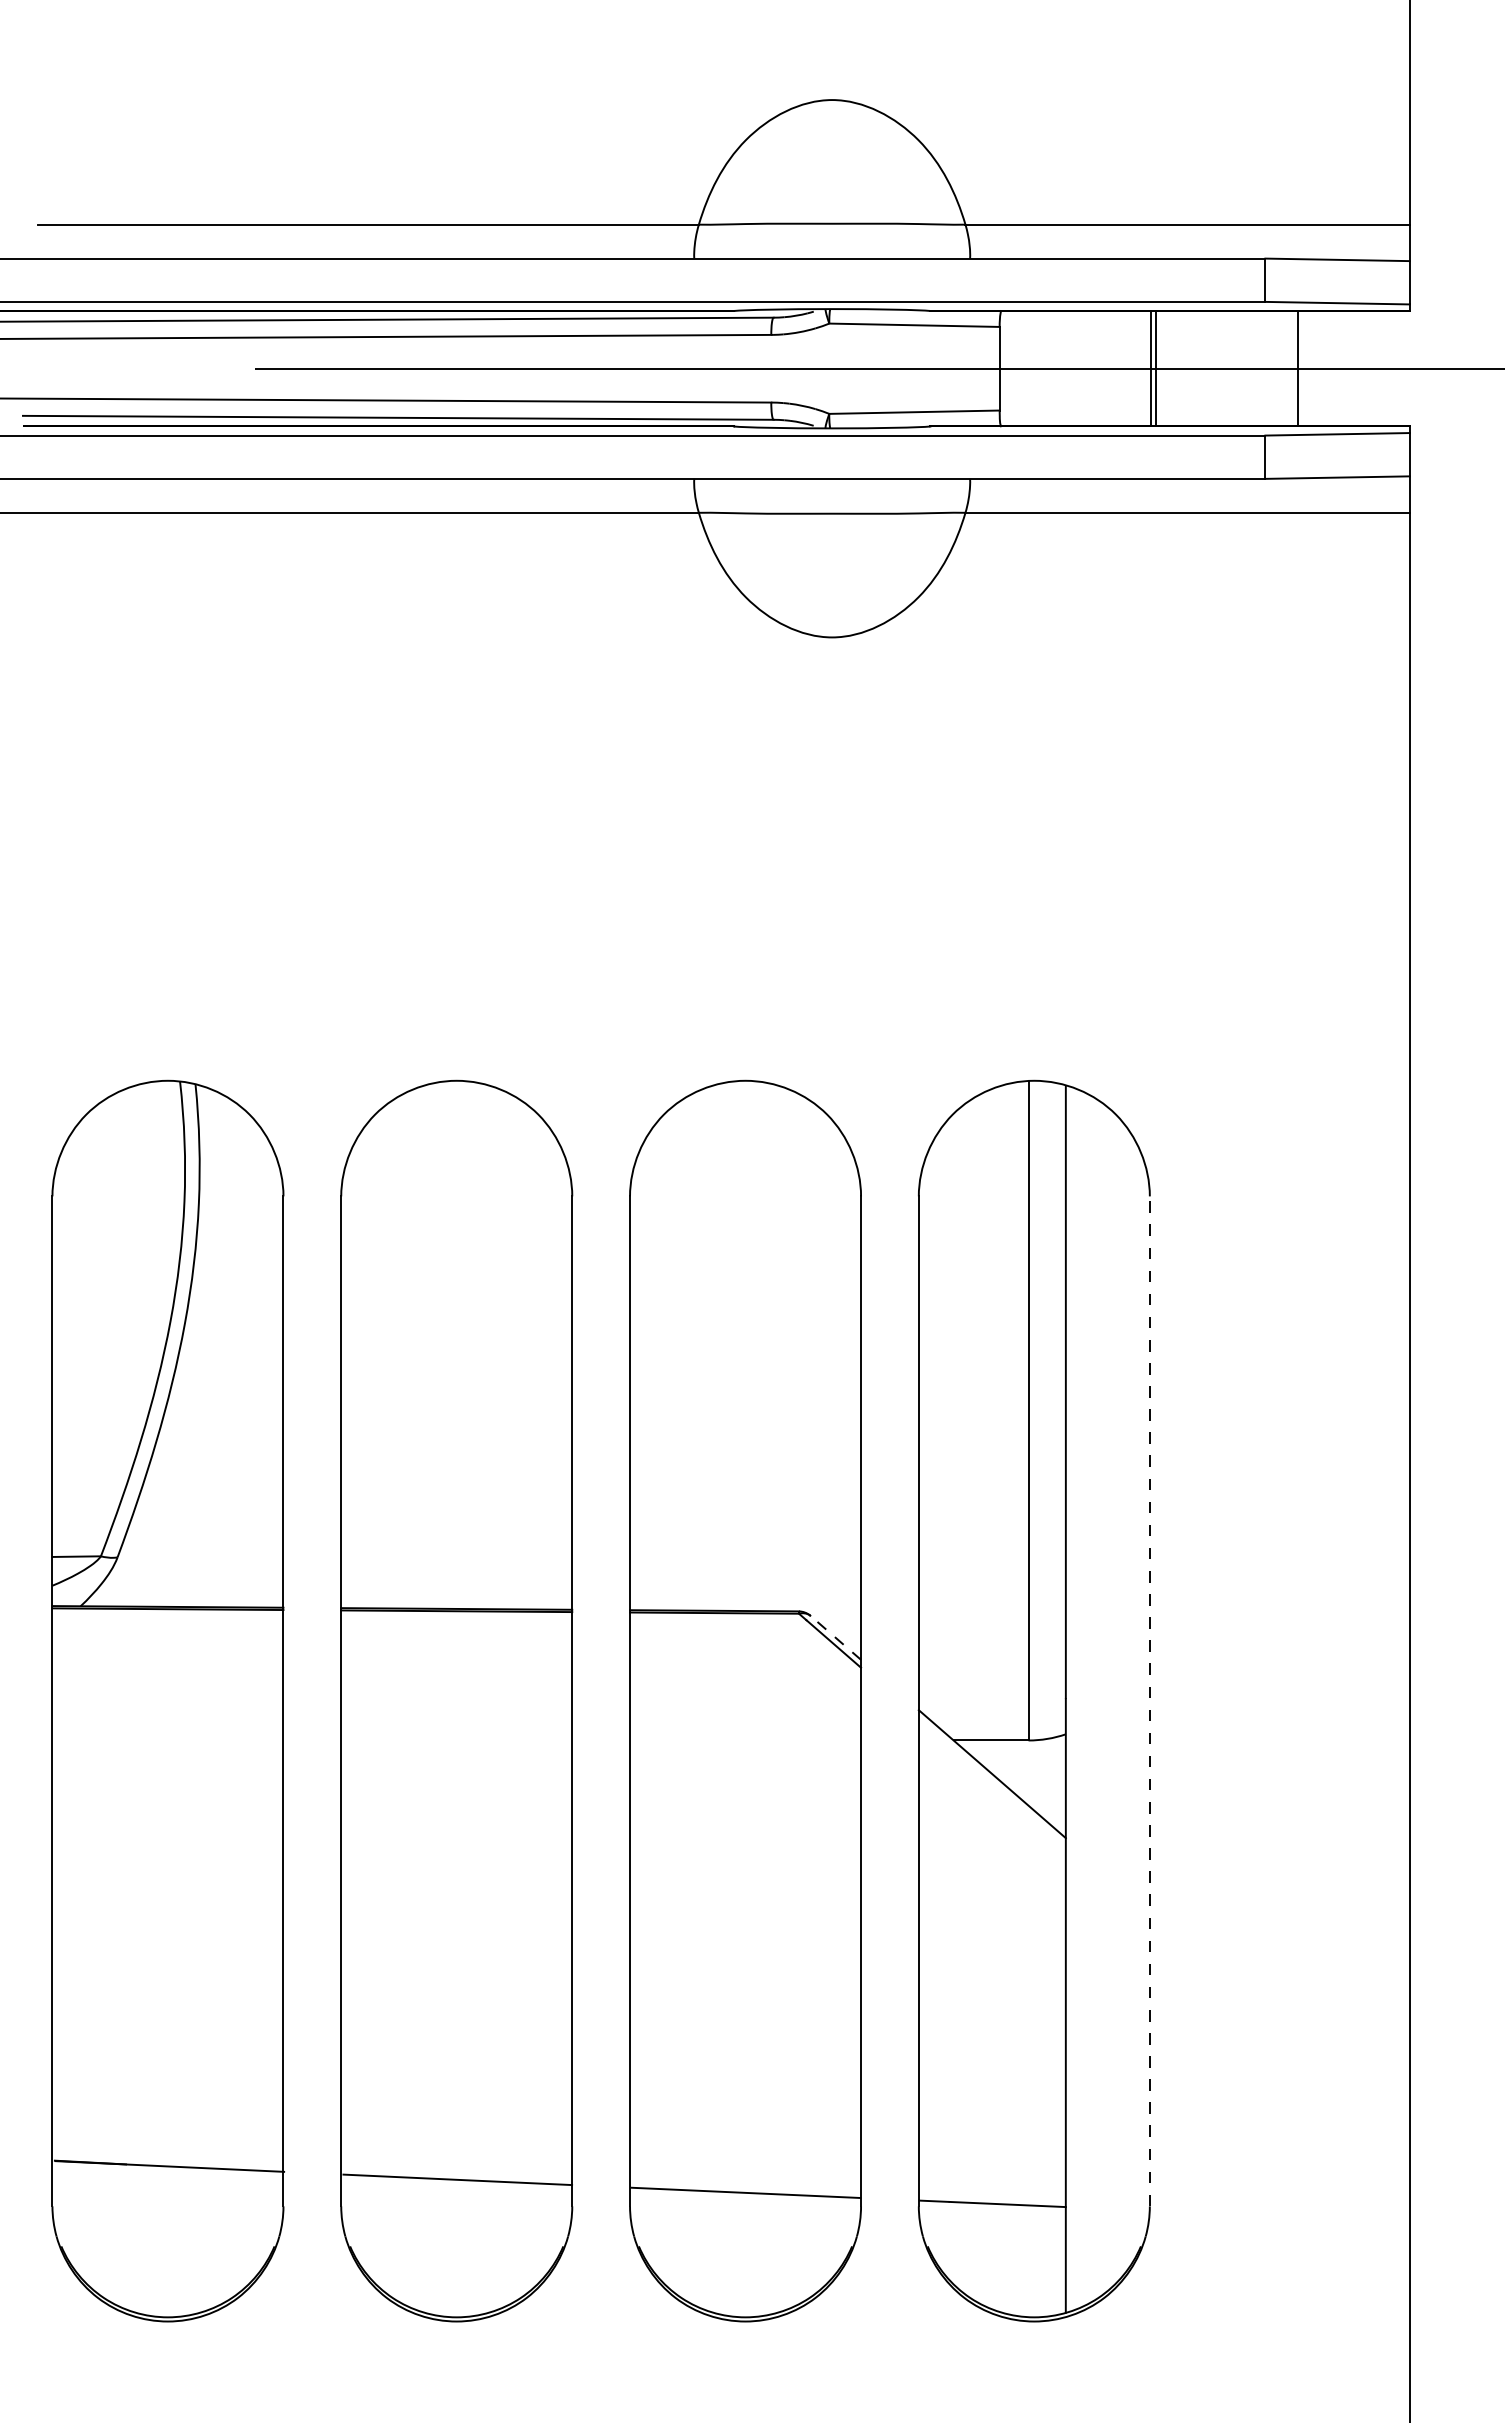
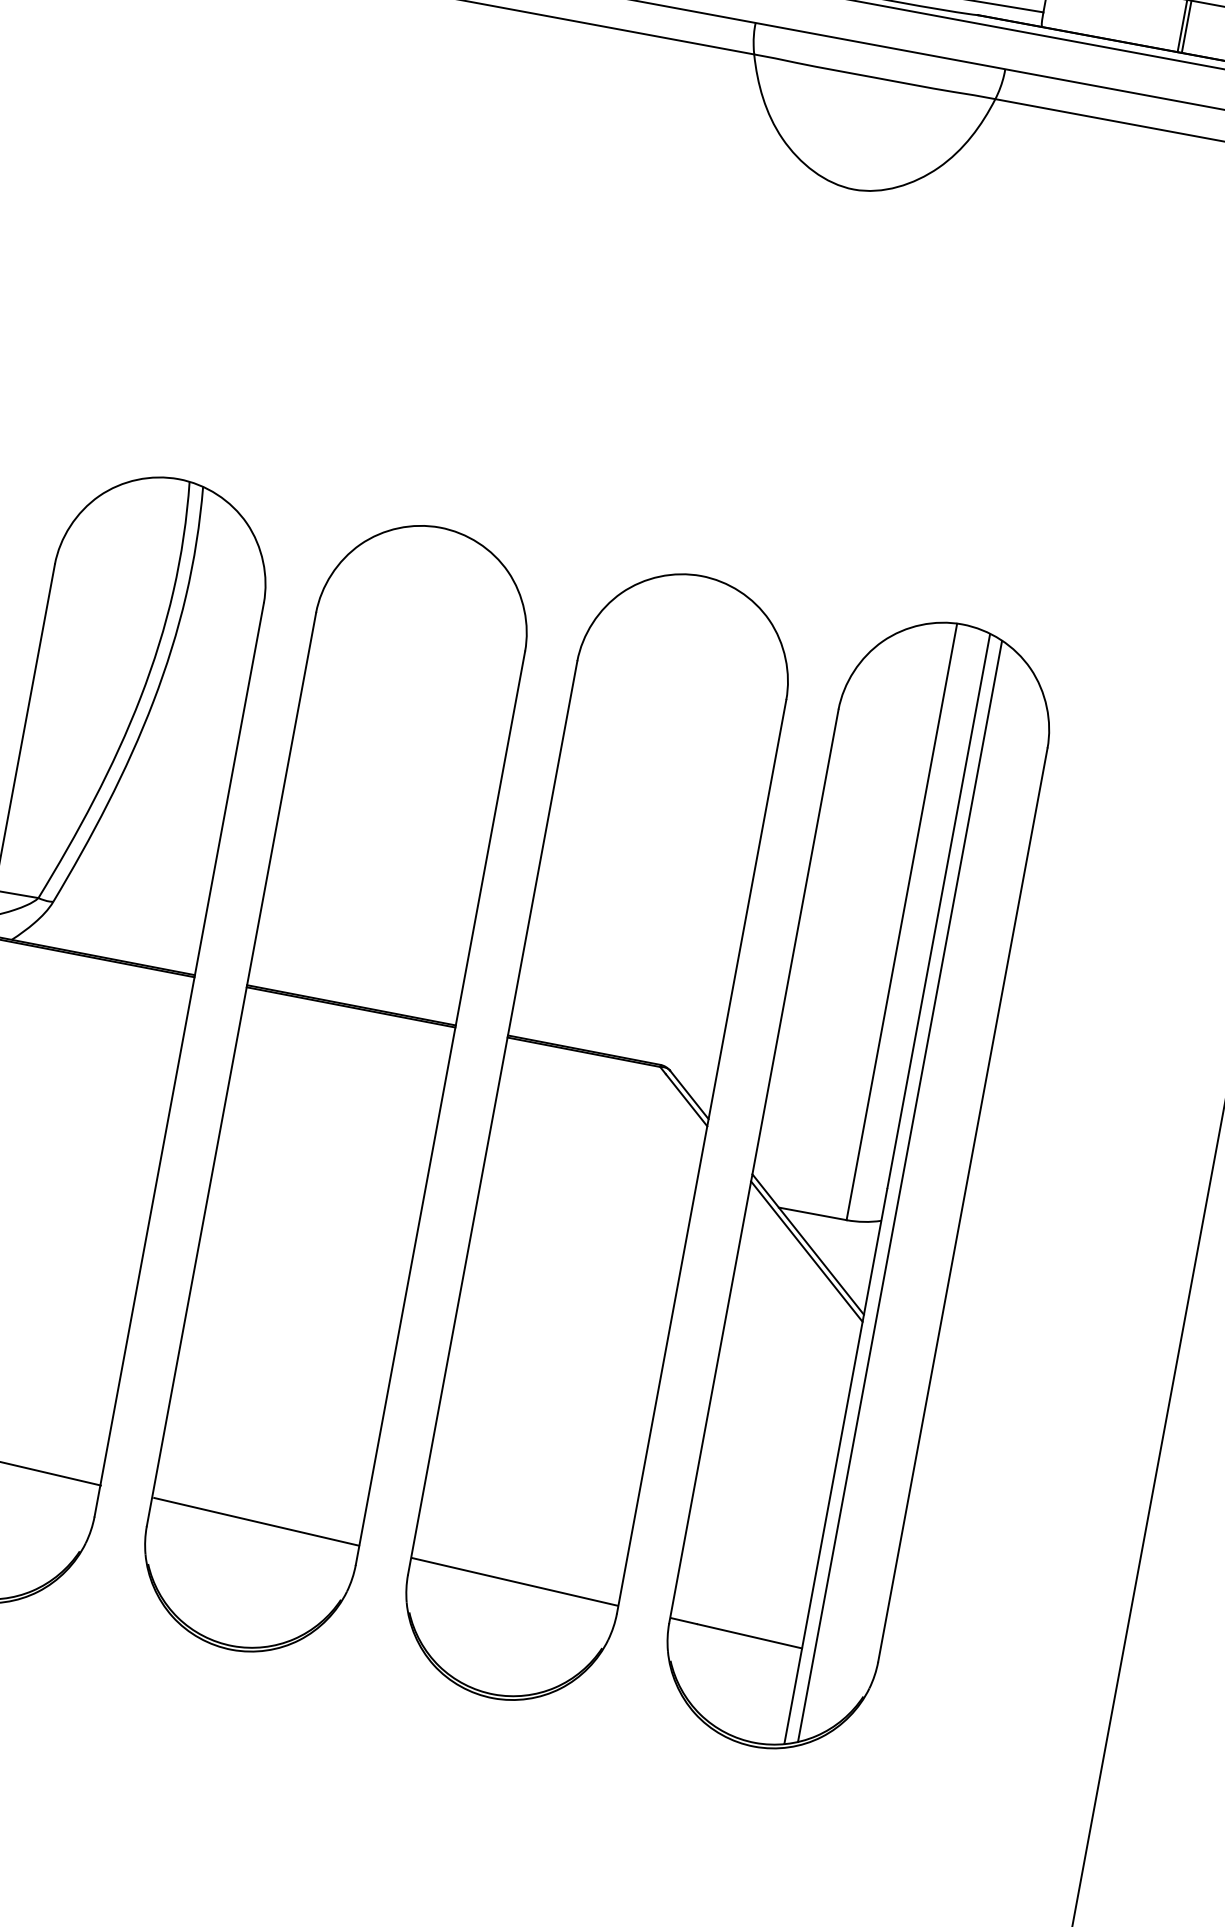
line: (835, 1637) -> (689, 1094), dashed -> solid
line: (1079, 1698) -> (899, 1190), added
line: (1149, 1701) -> (962, 1205), dashed -> solid
line: (991, 1782) -> (806, 1251), added

